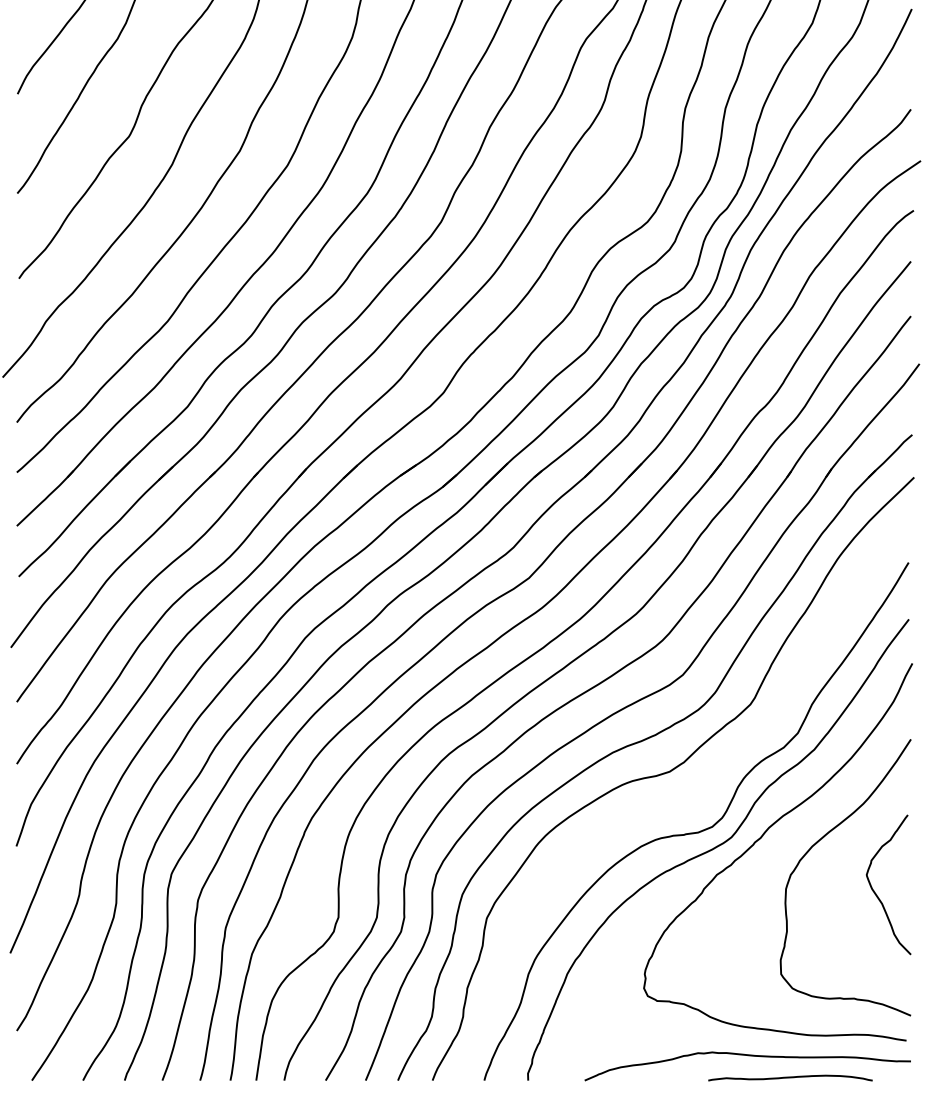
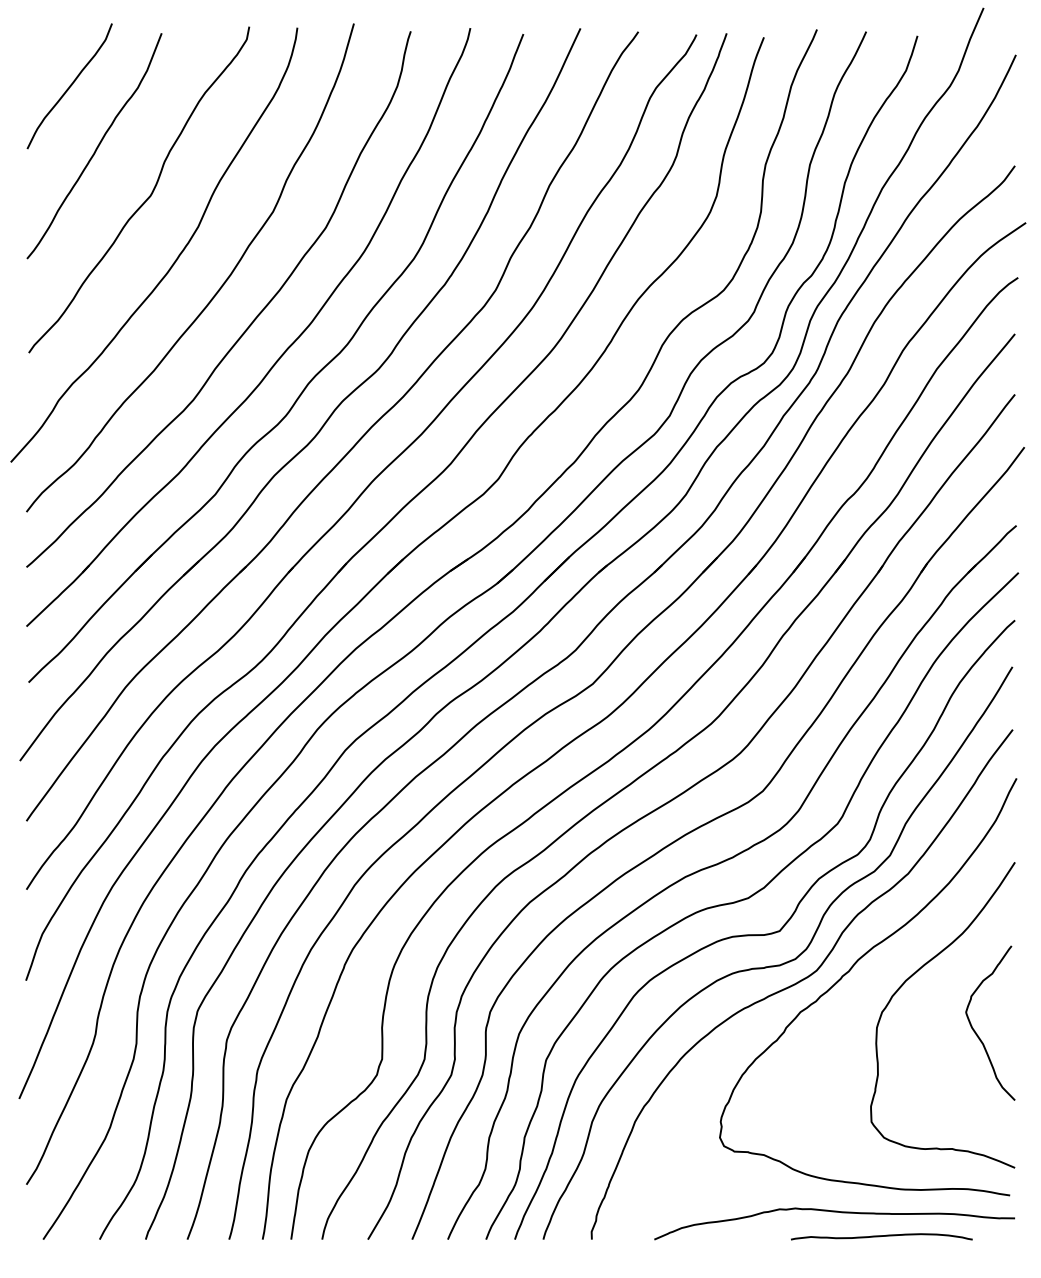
curve: (685, 803) -> (765, 933), added

